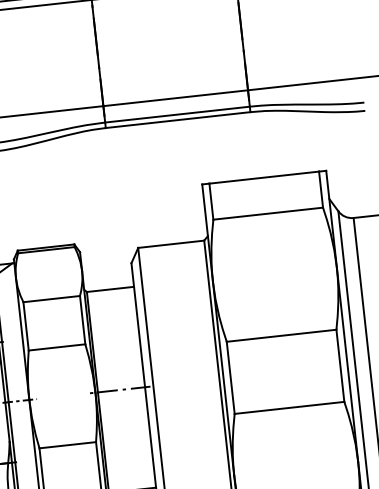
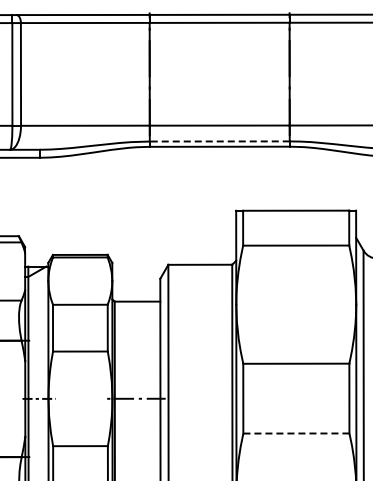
line: (177, 114) -> (219, 141), solid -> dashed
line: (288, 407) -> (295, 433), solid -> dashed

